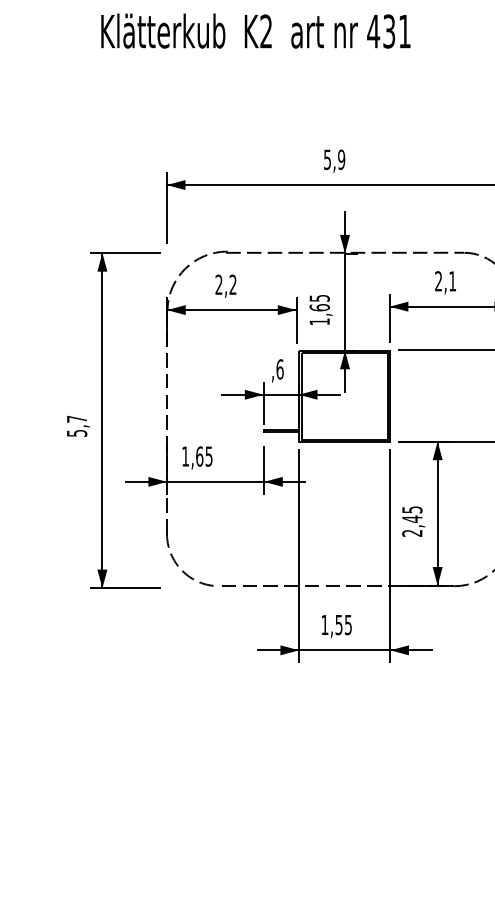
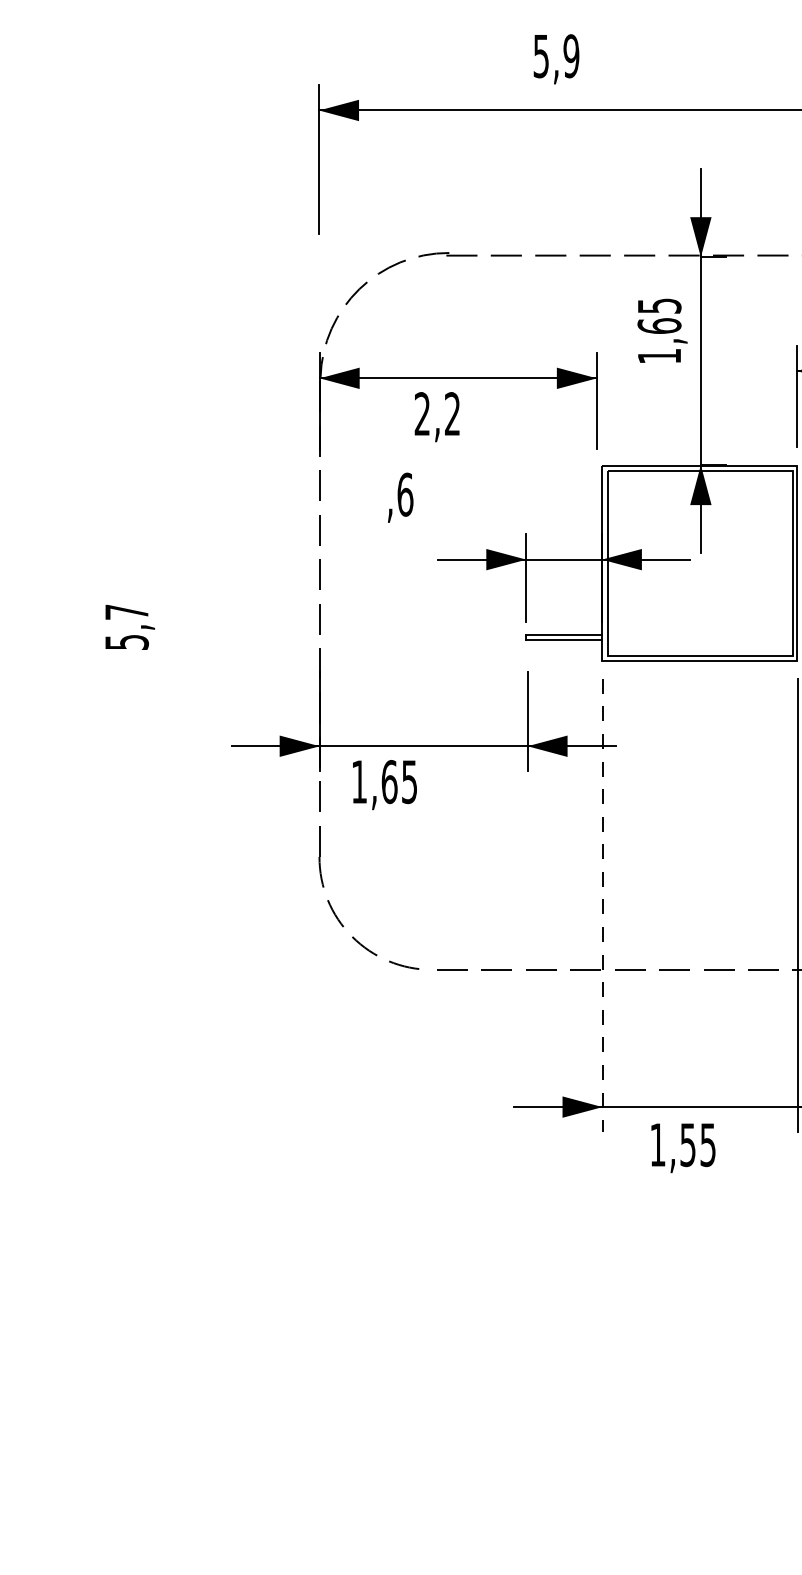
text: (334, 160) -> (556, 57), moved
text: (225, 285) -> (436, 415), moved
text: (320, 309) -> (661, 329), moved
text: (277, 370) -> (399, 496), moved
part: (102, 420) -> (181, 614), removed
text: (197, 457) -> (384, 784), moved
line: (299, 556) -> (603, 906), solid -> dashed
text: (336, 626) -> (682, 1148), moved

